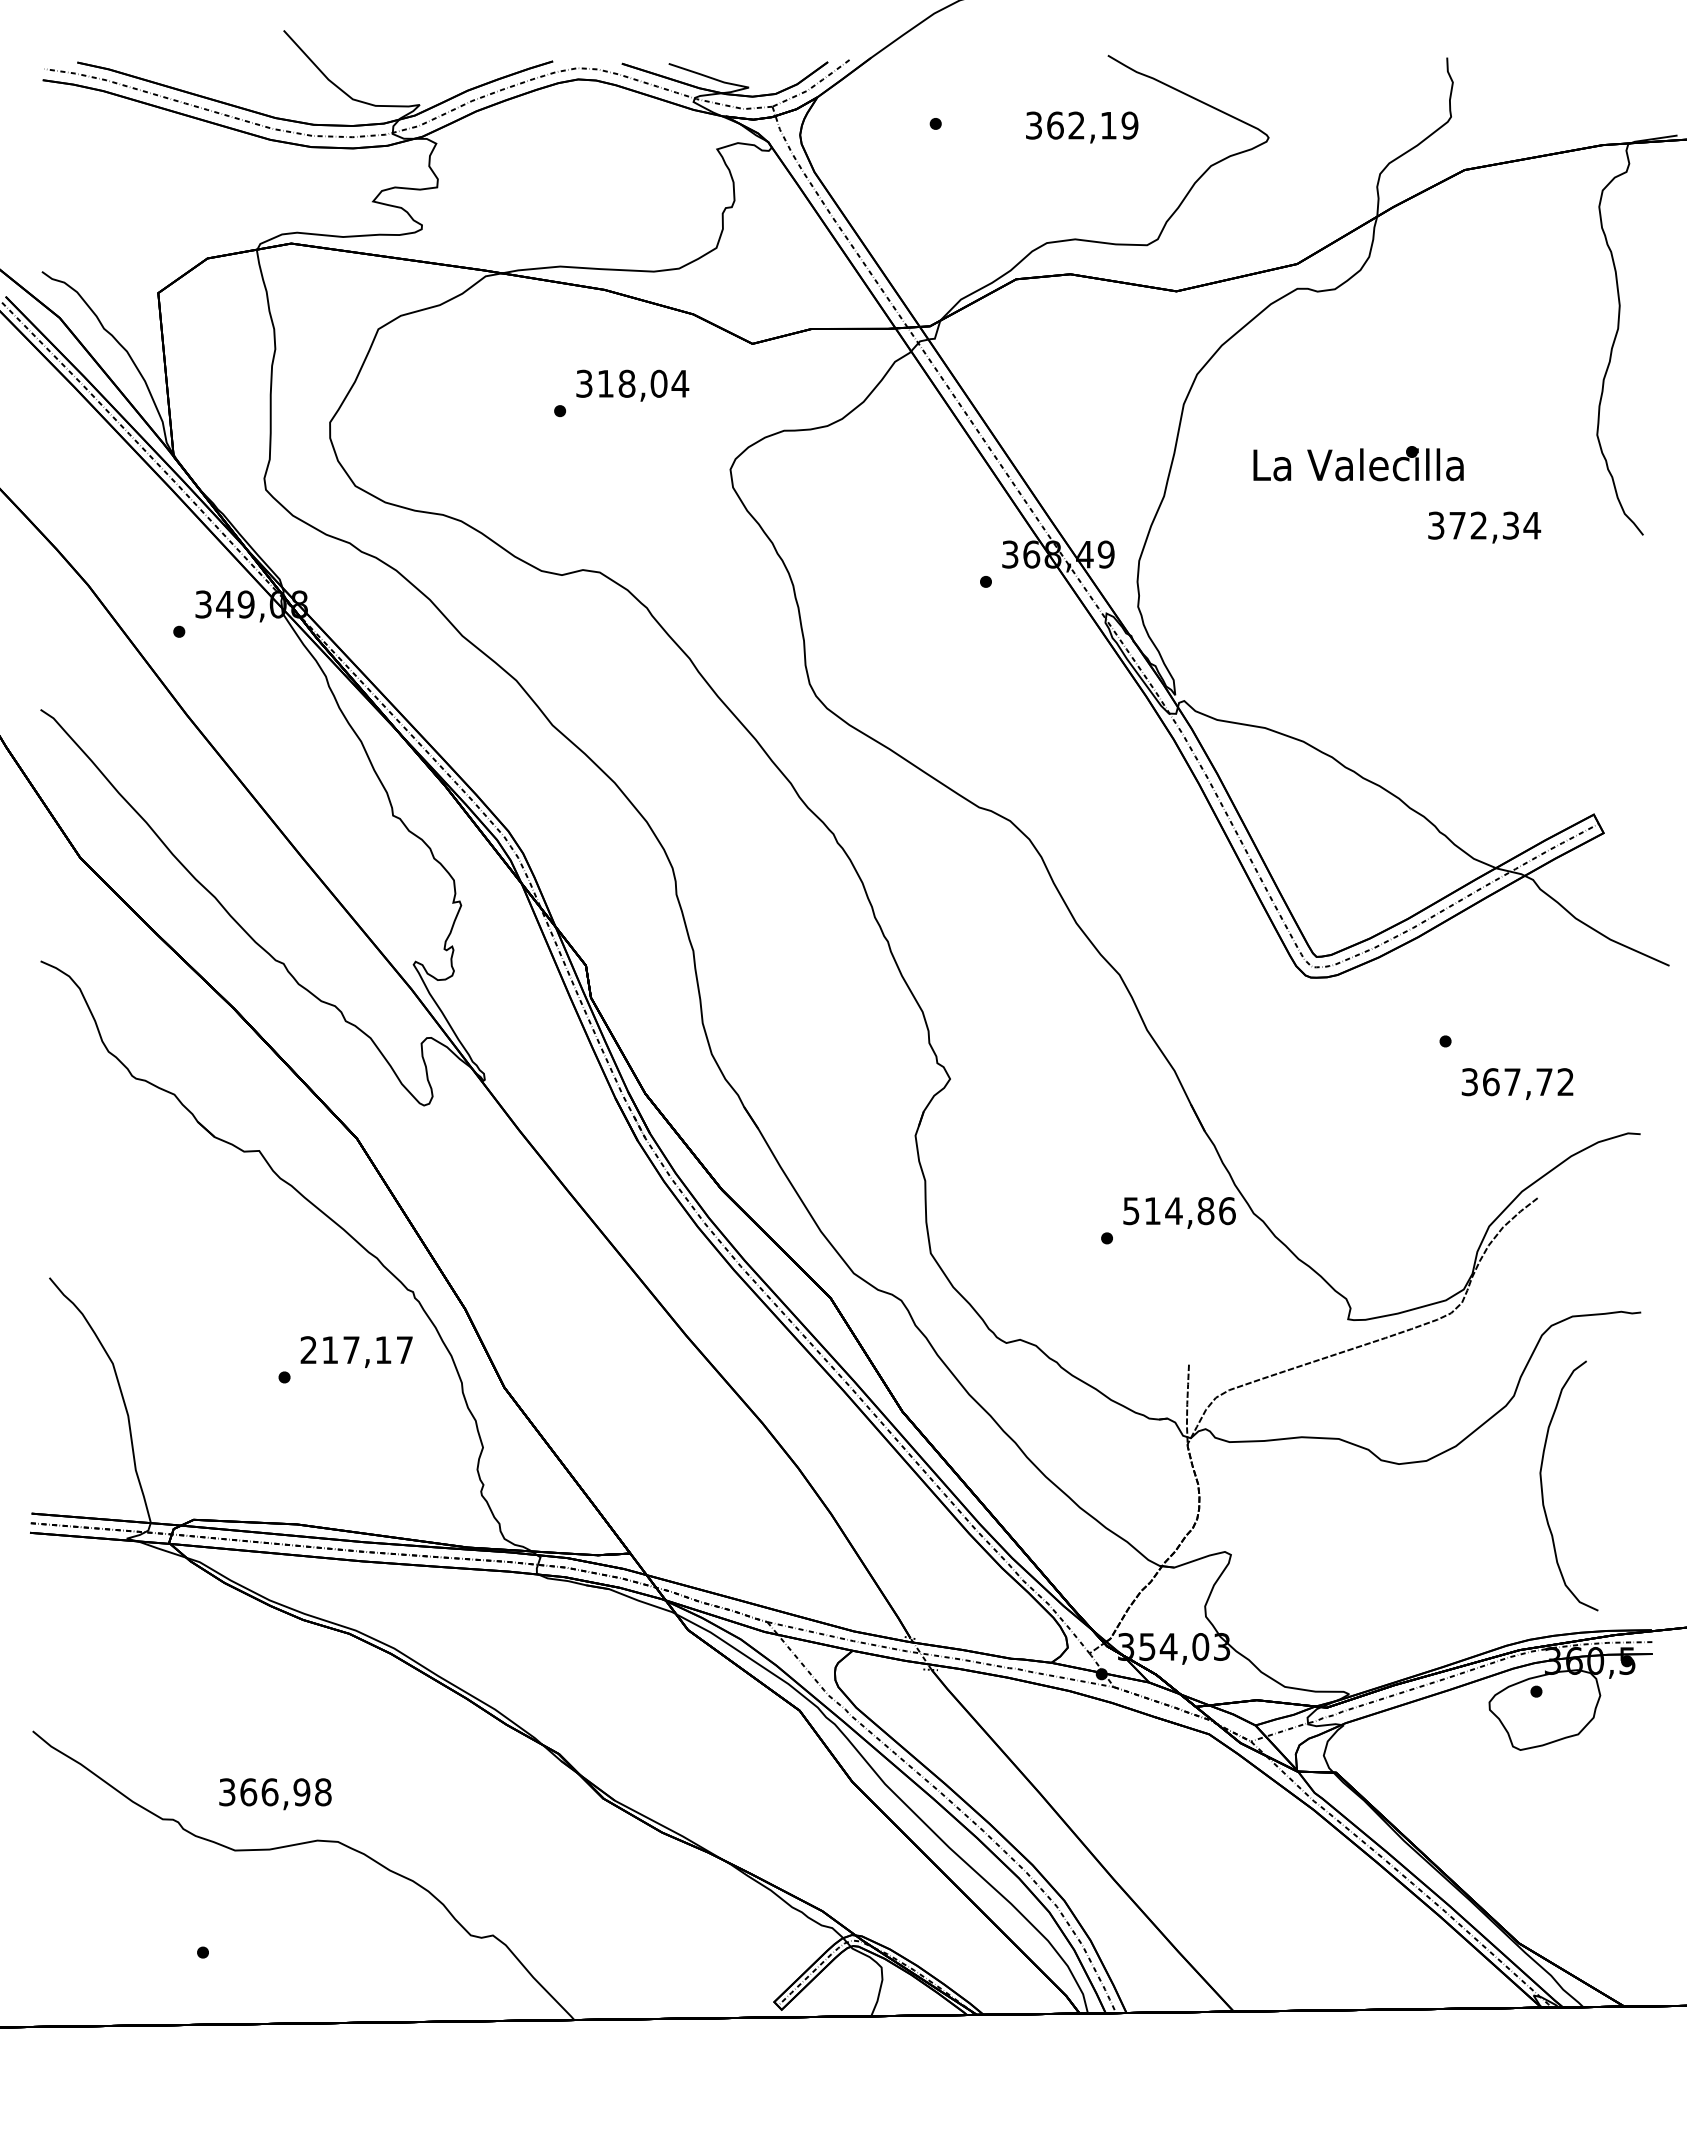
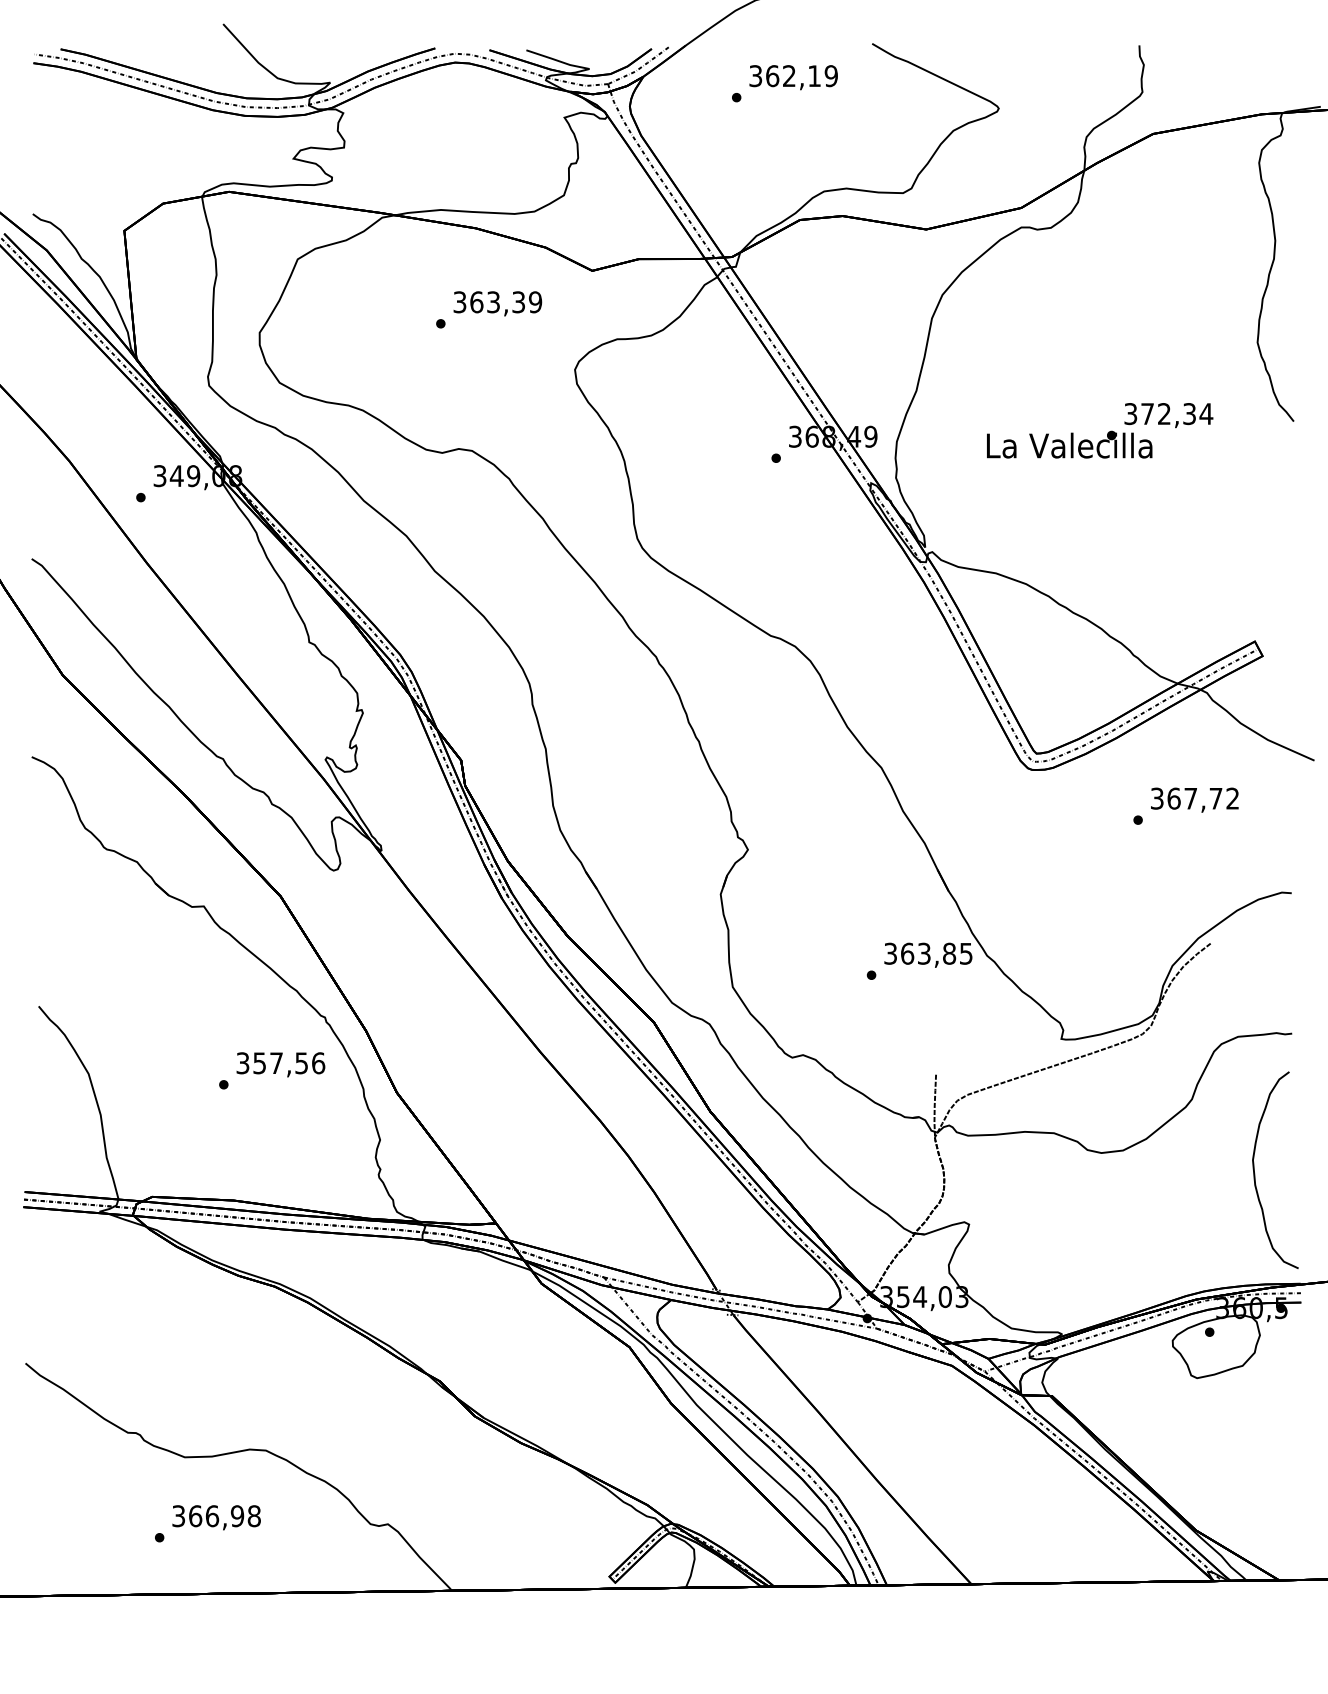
text: (1082, 127) -> (793, 77), moved
text: (643, 383) -> (506, 302), 318,04 -> 363,39
text: (1358, 463) -> (1069, 444), moved
text: (1517, 1083) -> (1194, 799), moved
text: (1179, 1211) -> (928, 954), 514,86 -> 363,85
text: (356, 1350) -> (280, 1063), 217,17 -> 357,56
curve: (1543, 1492) -> (1255, 1175), moved
text: (275, 1794) -> (216, 1517), moved

